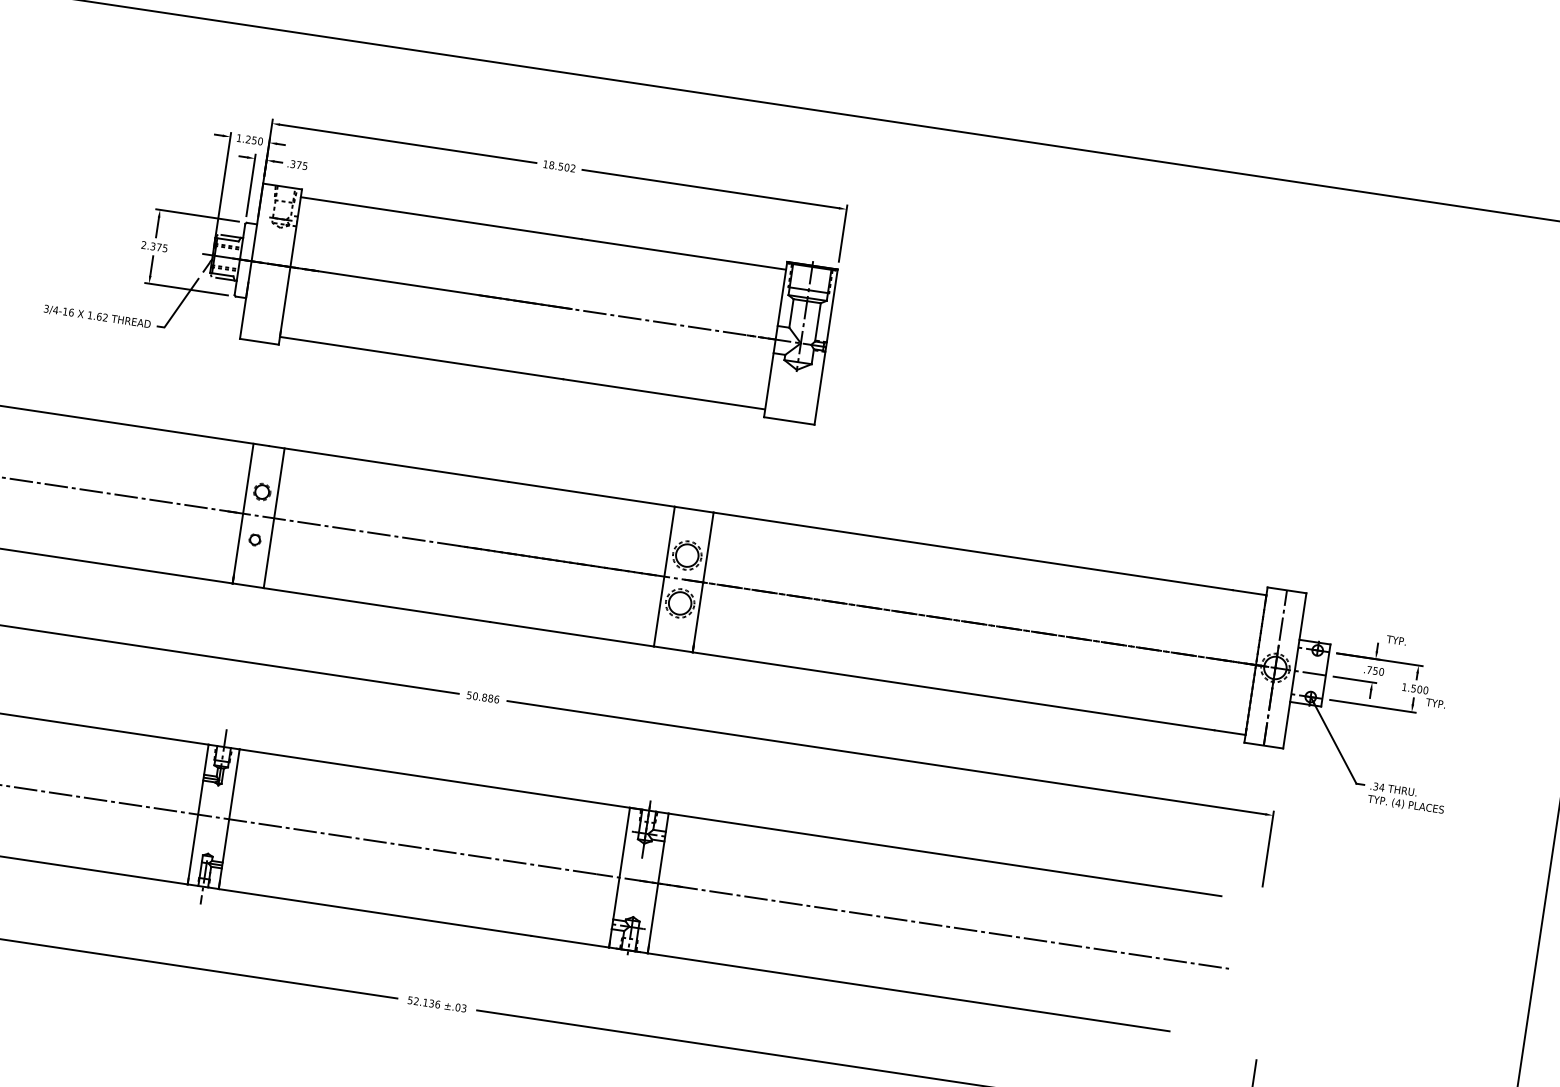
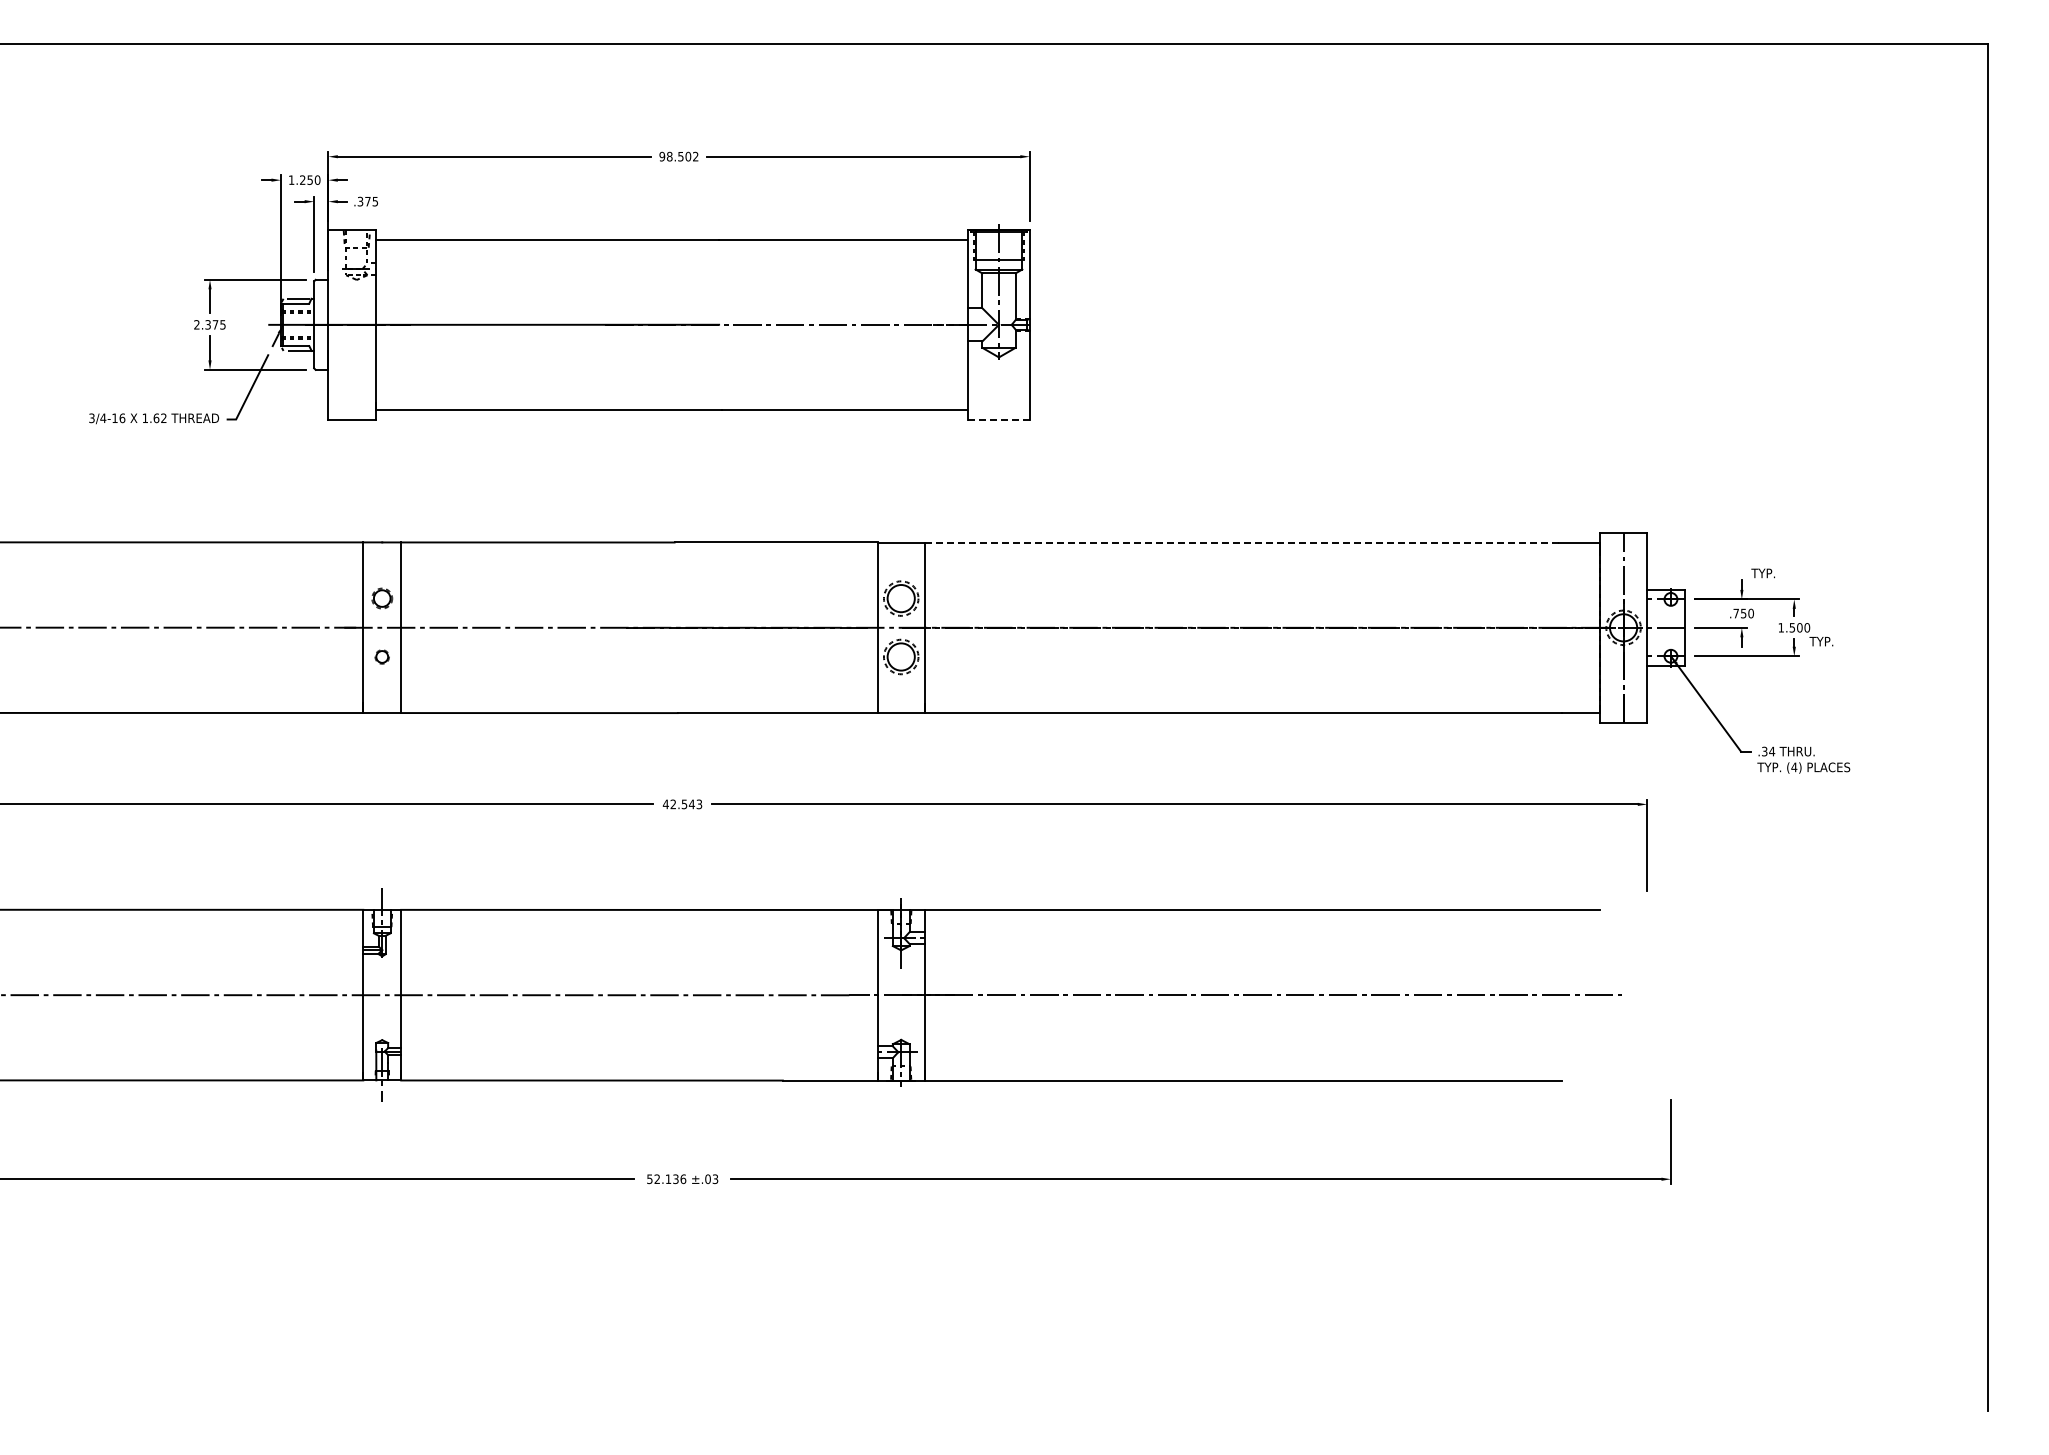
text: (545, 164) -> (662, 156), 18.502 -> 98.502
line: (788, 420) -> (998, 419), solid -> dashed
line: (972, 551) -> (1241, 542), solid -> dashed
text: (482, 697) -> (682, 804), 50.886 -> 42.543

